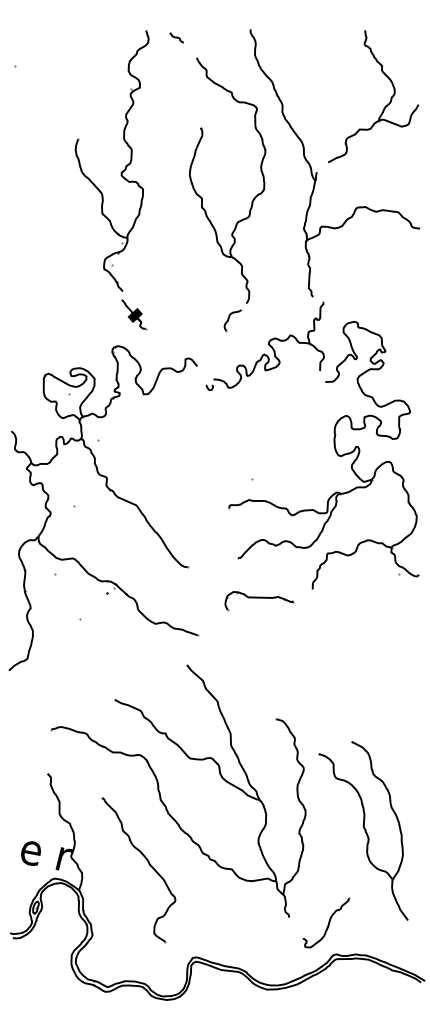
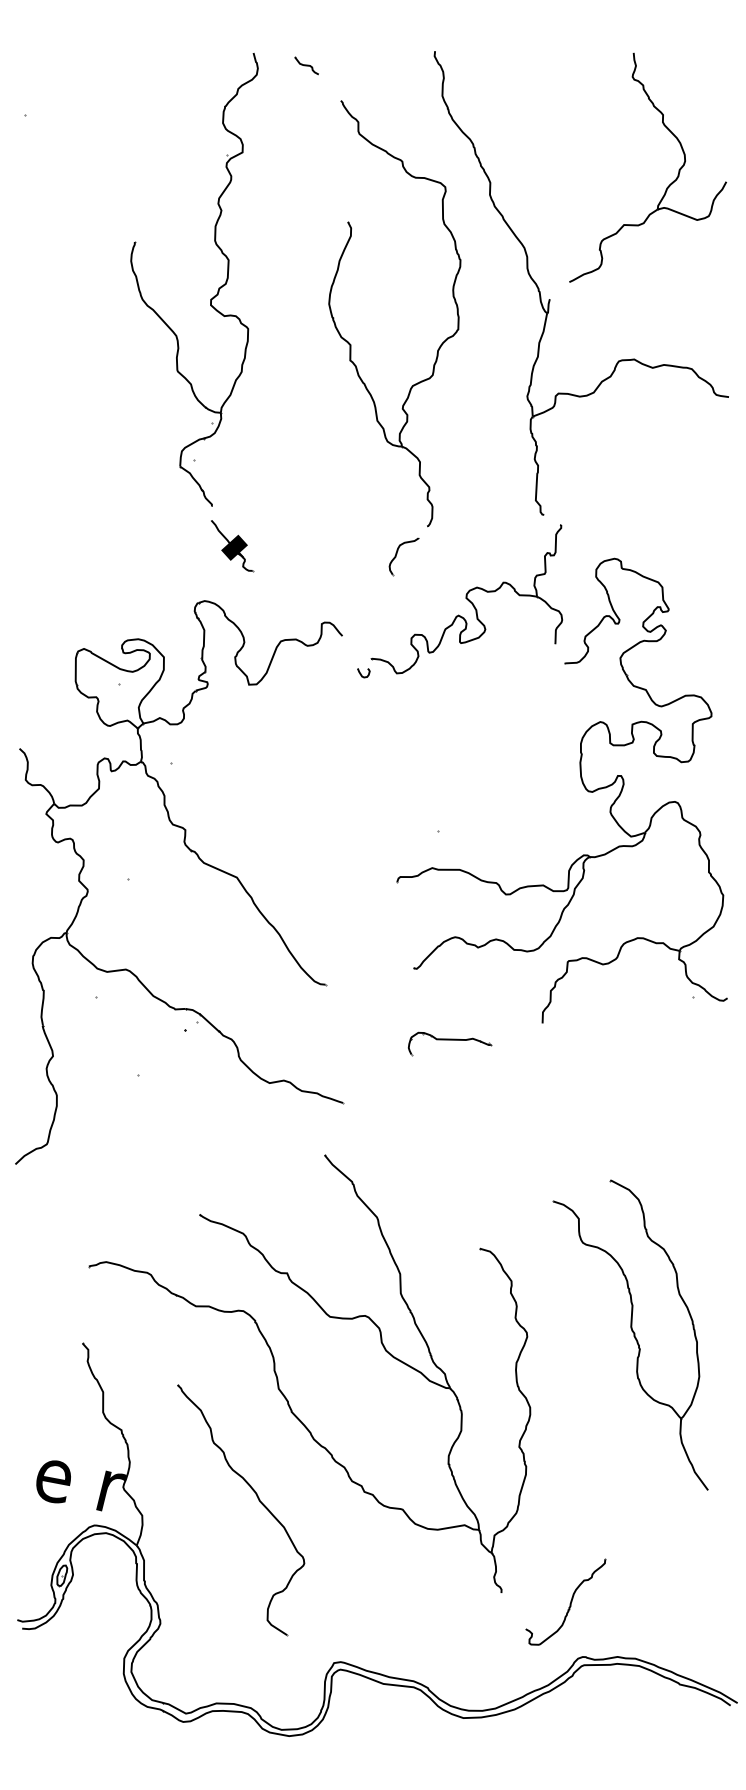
part: (259, 601) -> (450, 1044), size x0.7
part: (363, 830) -> (630, 1334), moved

